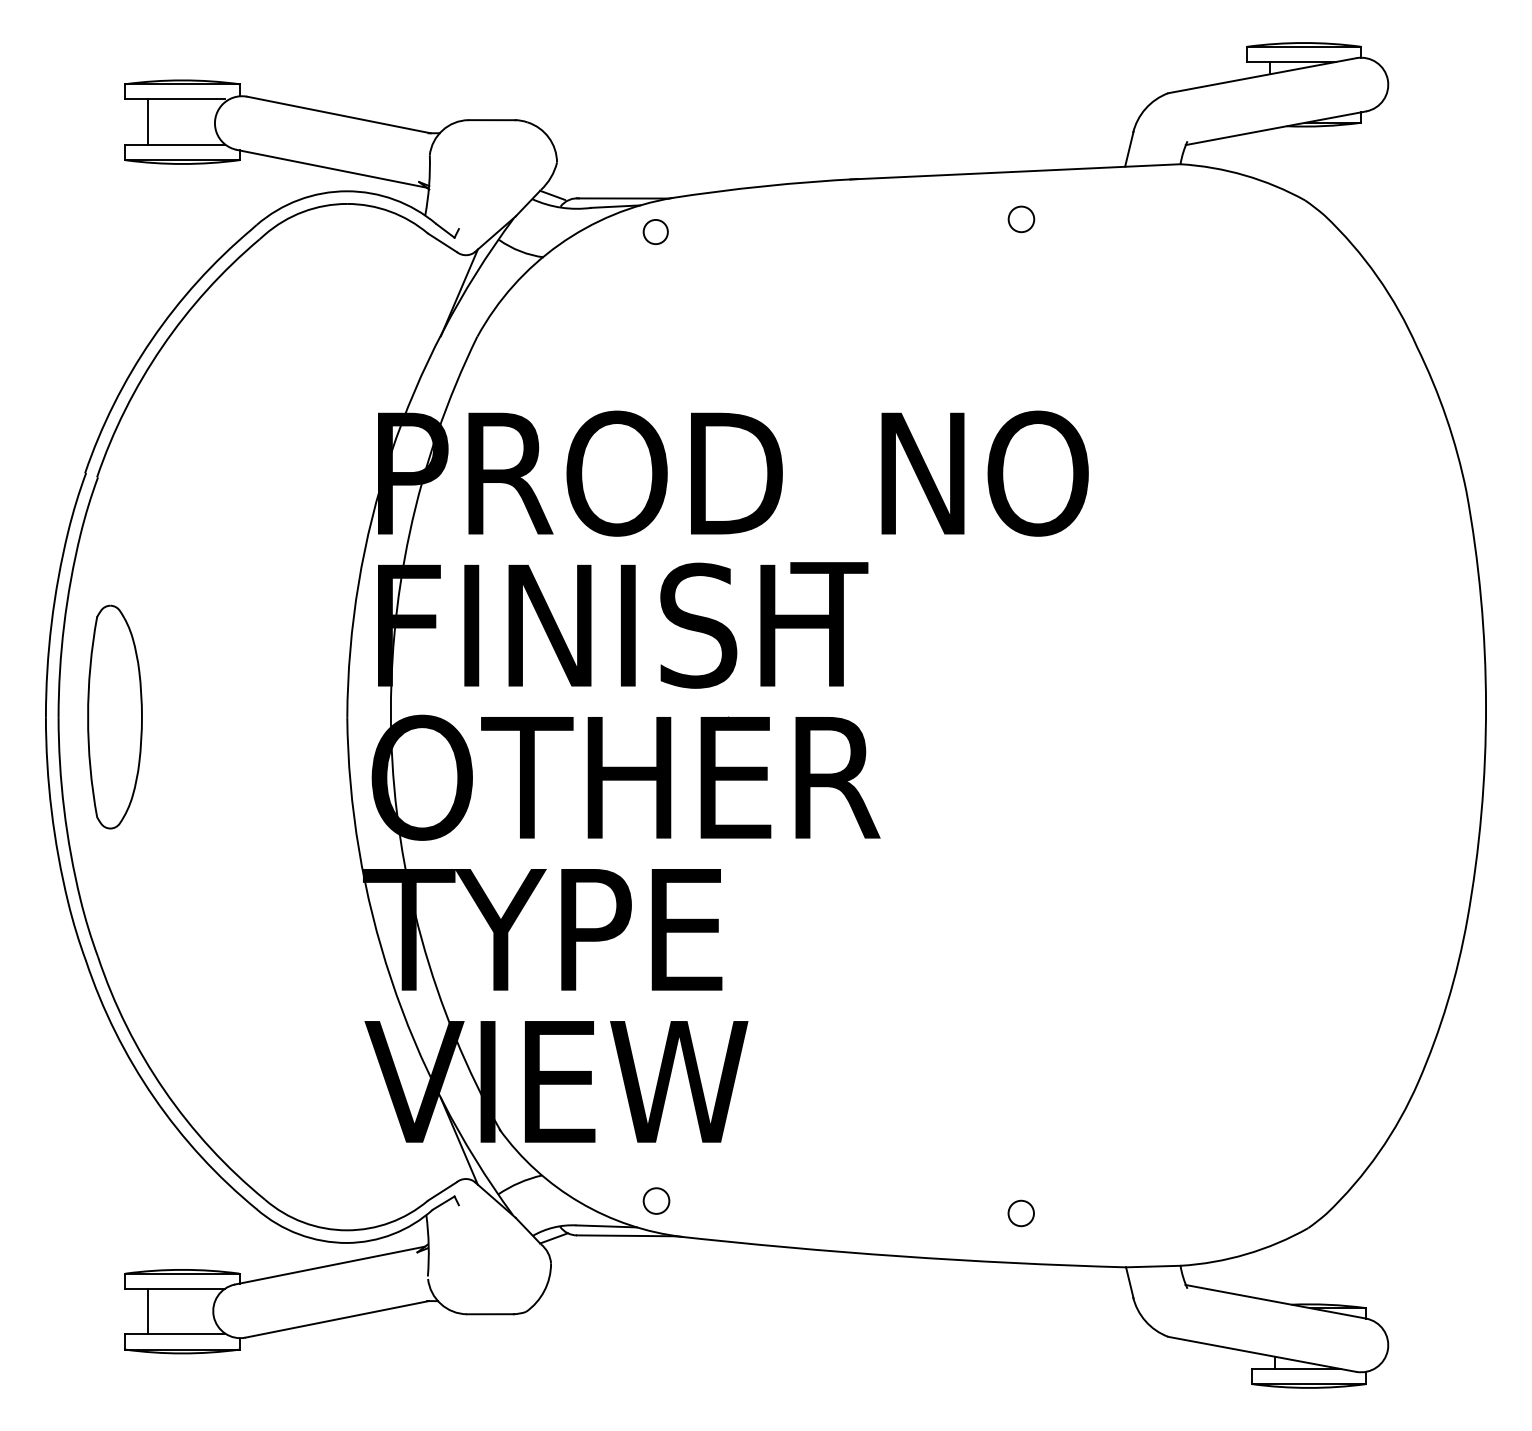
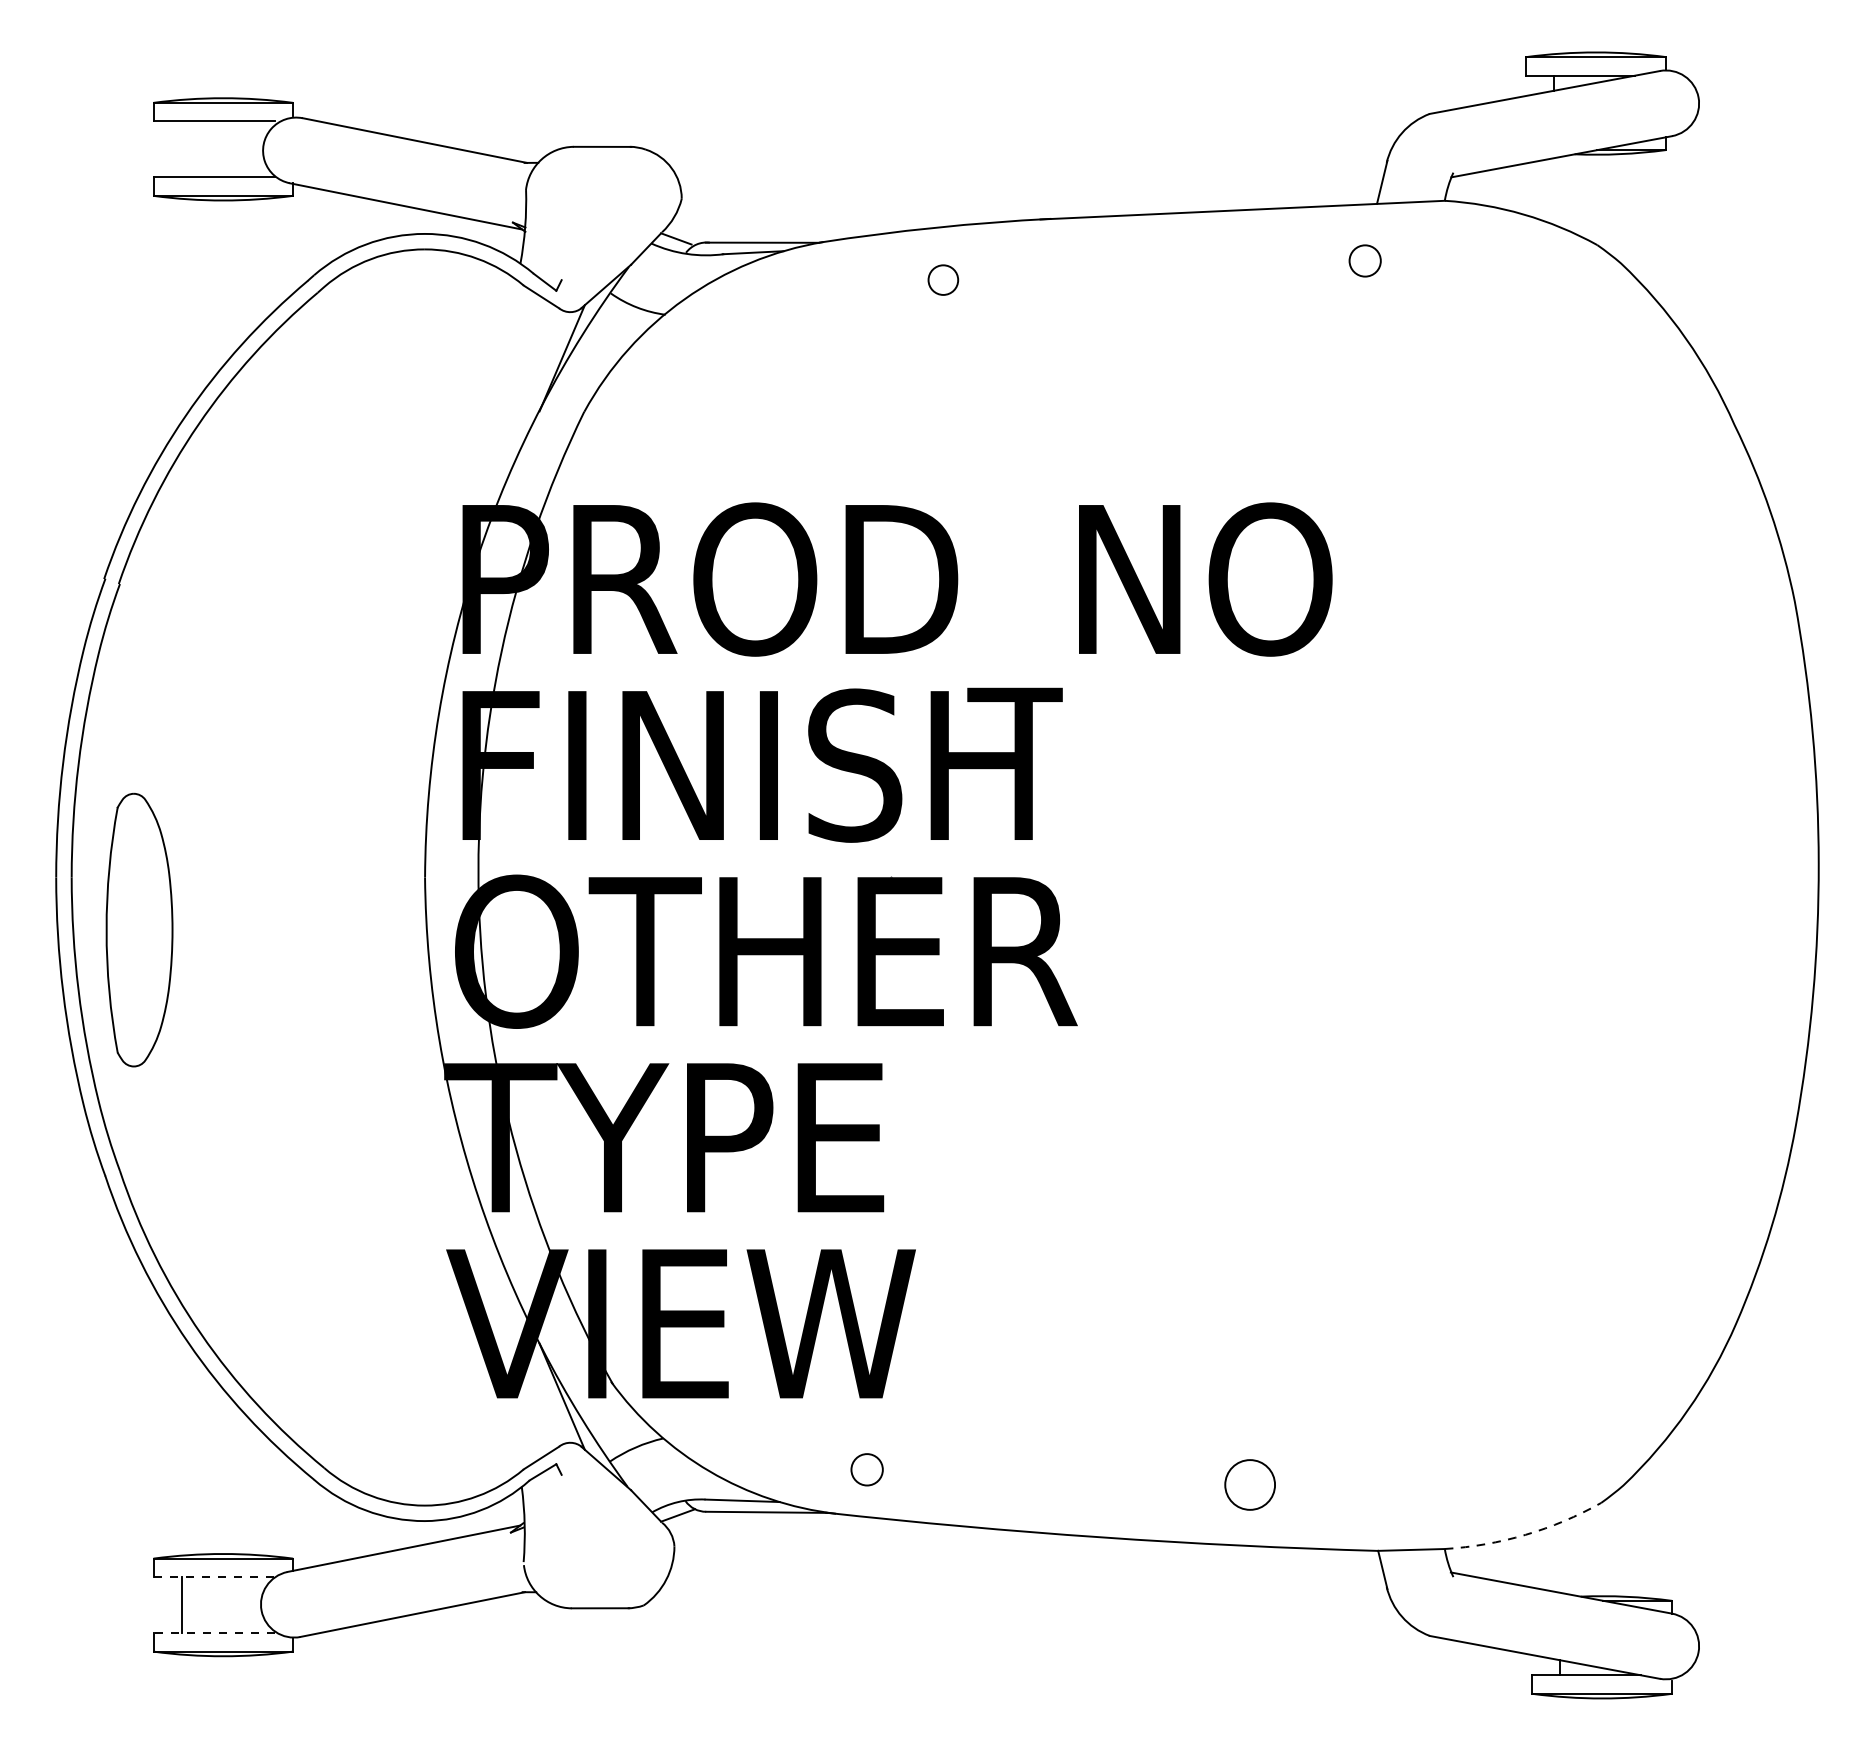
line: (148, 122) -> (181, 149), removed
circle: (1021, 219) -> (1365, 261), moved
circle: (655, 231) -> (943, 279), moved
part: (114, 716) -> (138, 929), moved
circle: (656, 1200) -> (867, 1469), moved
circle: (1020, 1213) -> (1248, 1485), size x1.6
line: (1246, 1254) -> (1525, 1535), solid -> dashed
line: (175, 1288) -> (214, 1576), solid -> dashed
line: (175, 1334) -> (214, 1633), solid -> dashed

